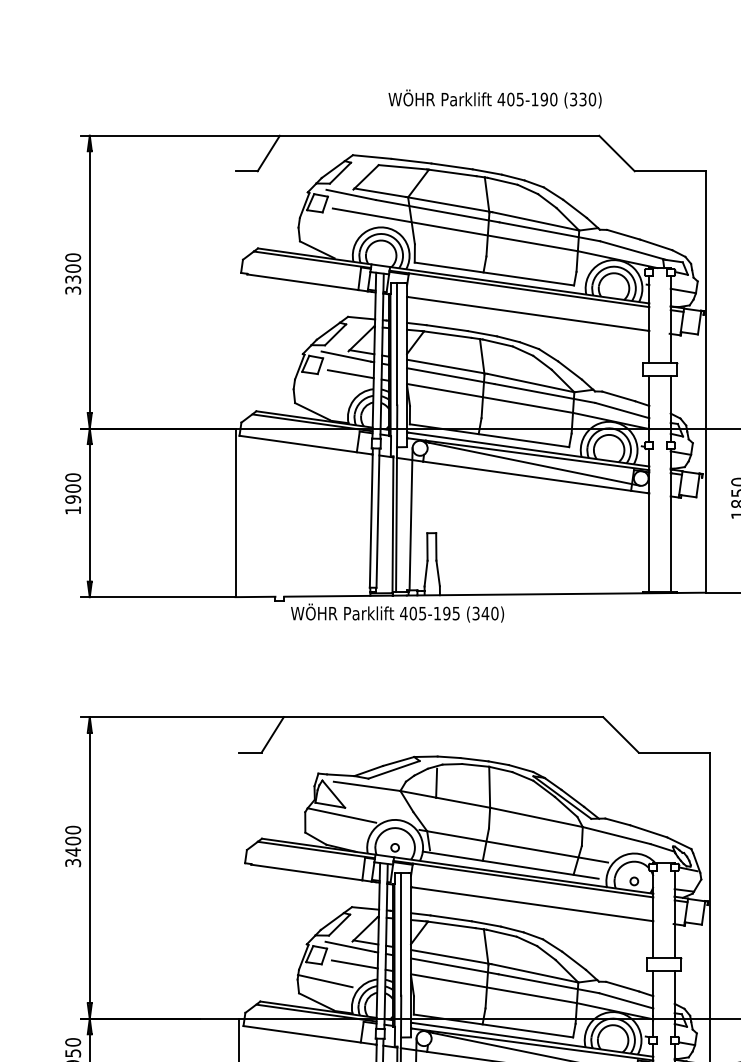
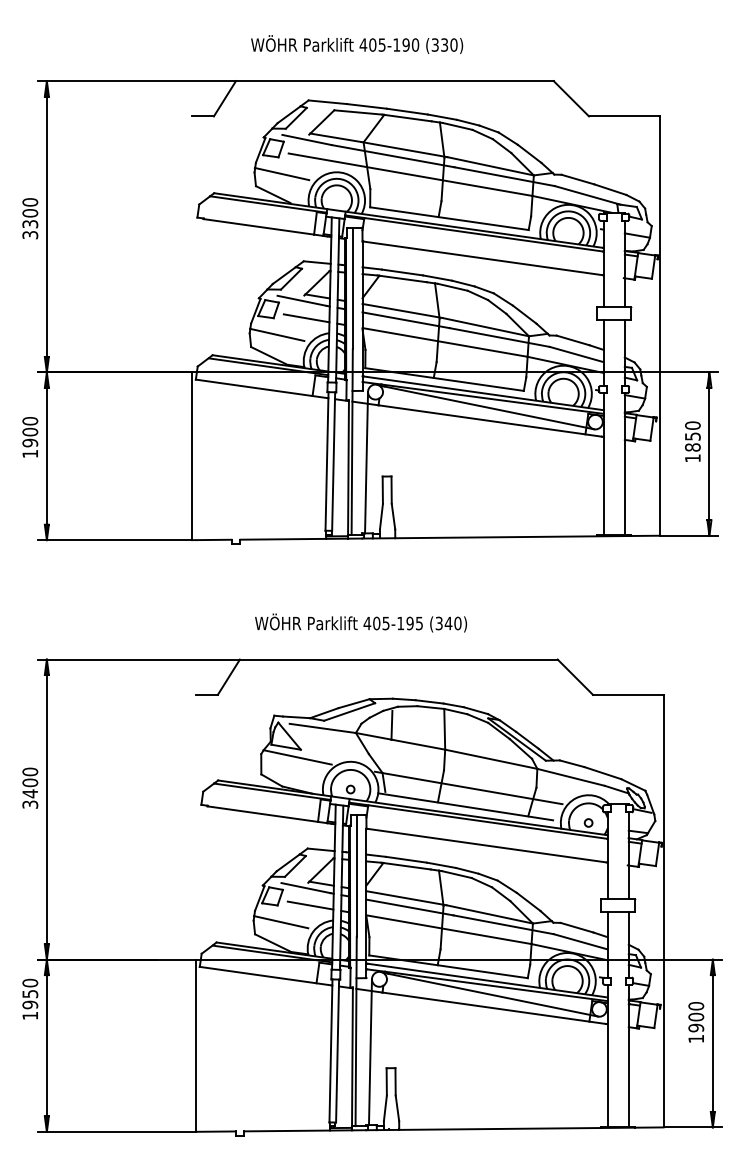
text: (495, 98) -> (357, 44), moved
line: (325, 228) -> (281, 173), added
line: (321, 390) -> (277, 334), added
text: (397, 612) -> (361, 622), moved

